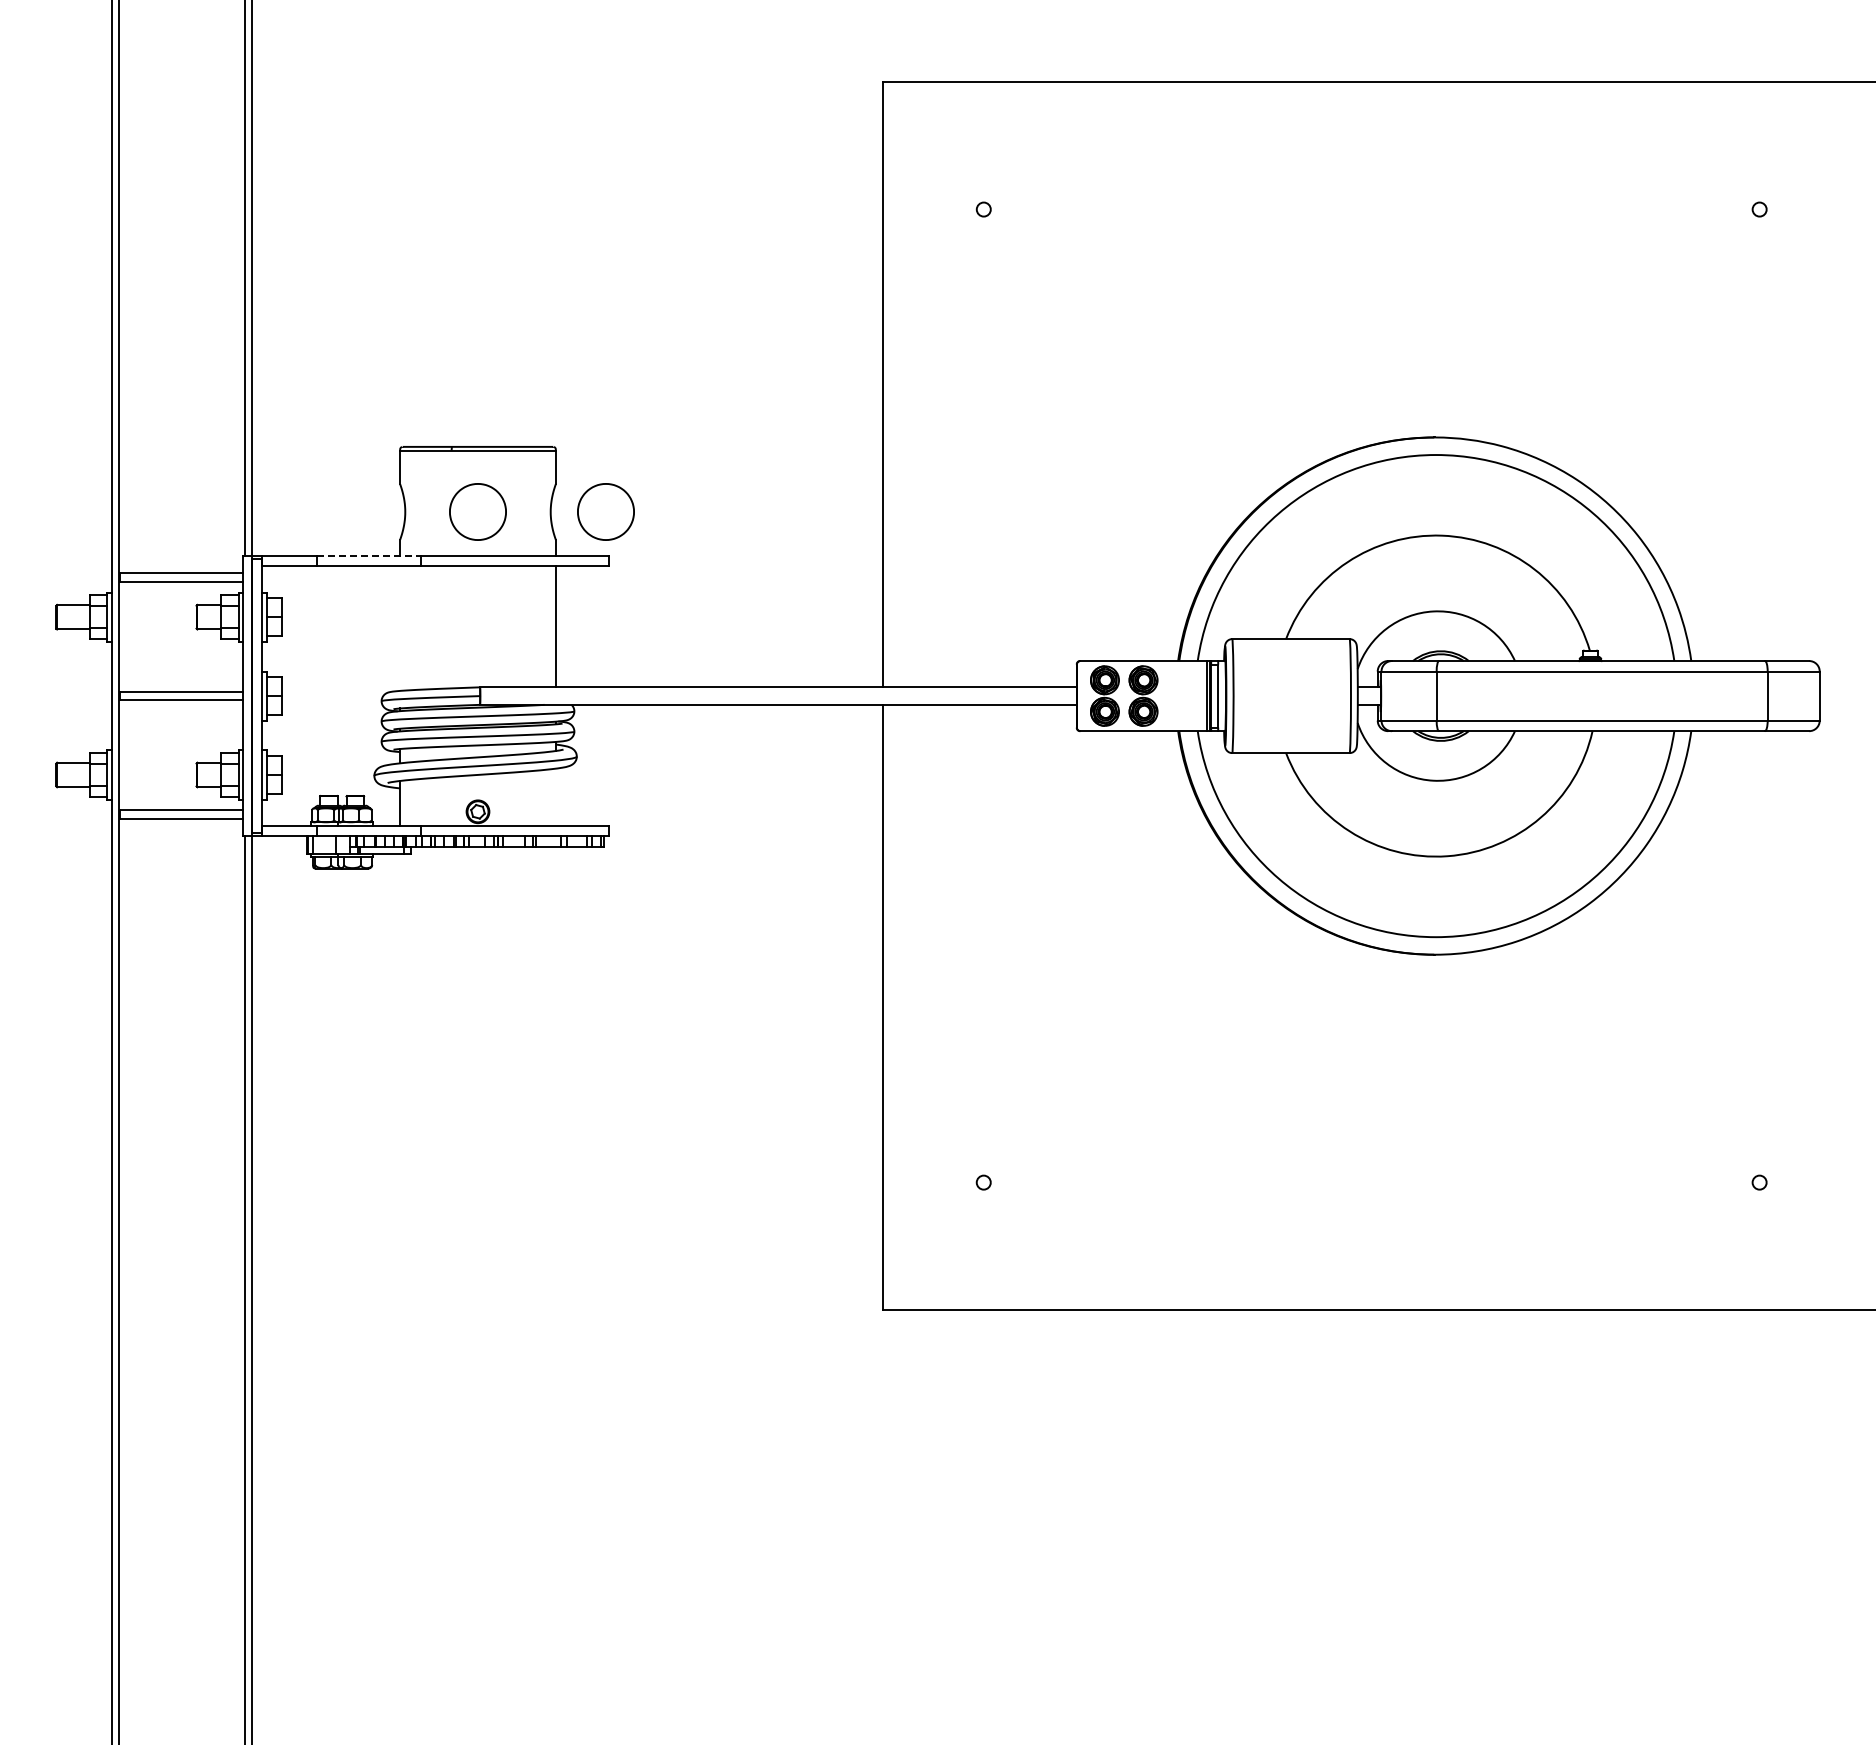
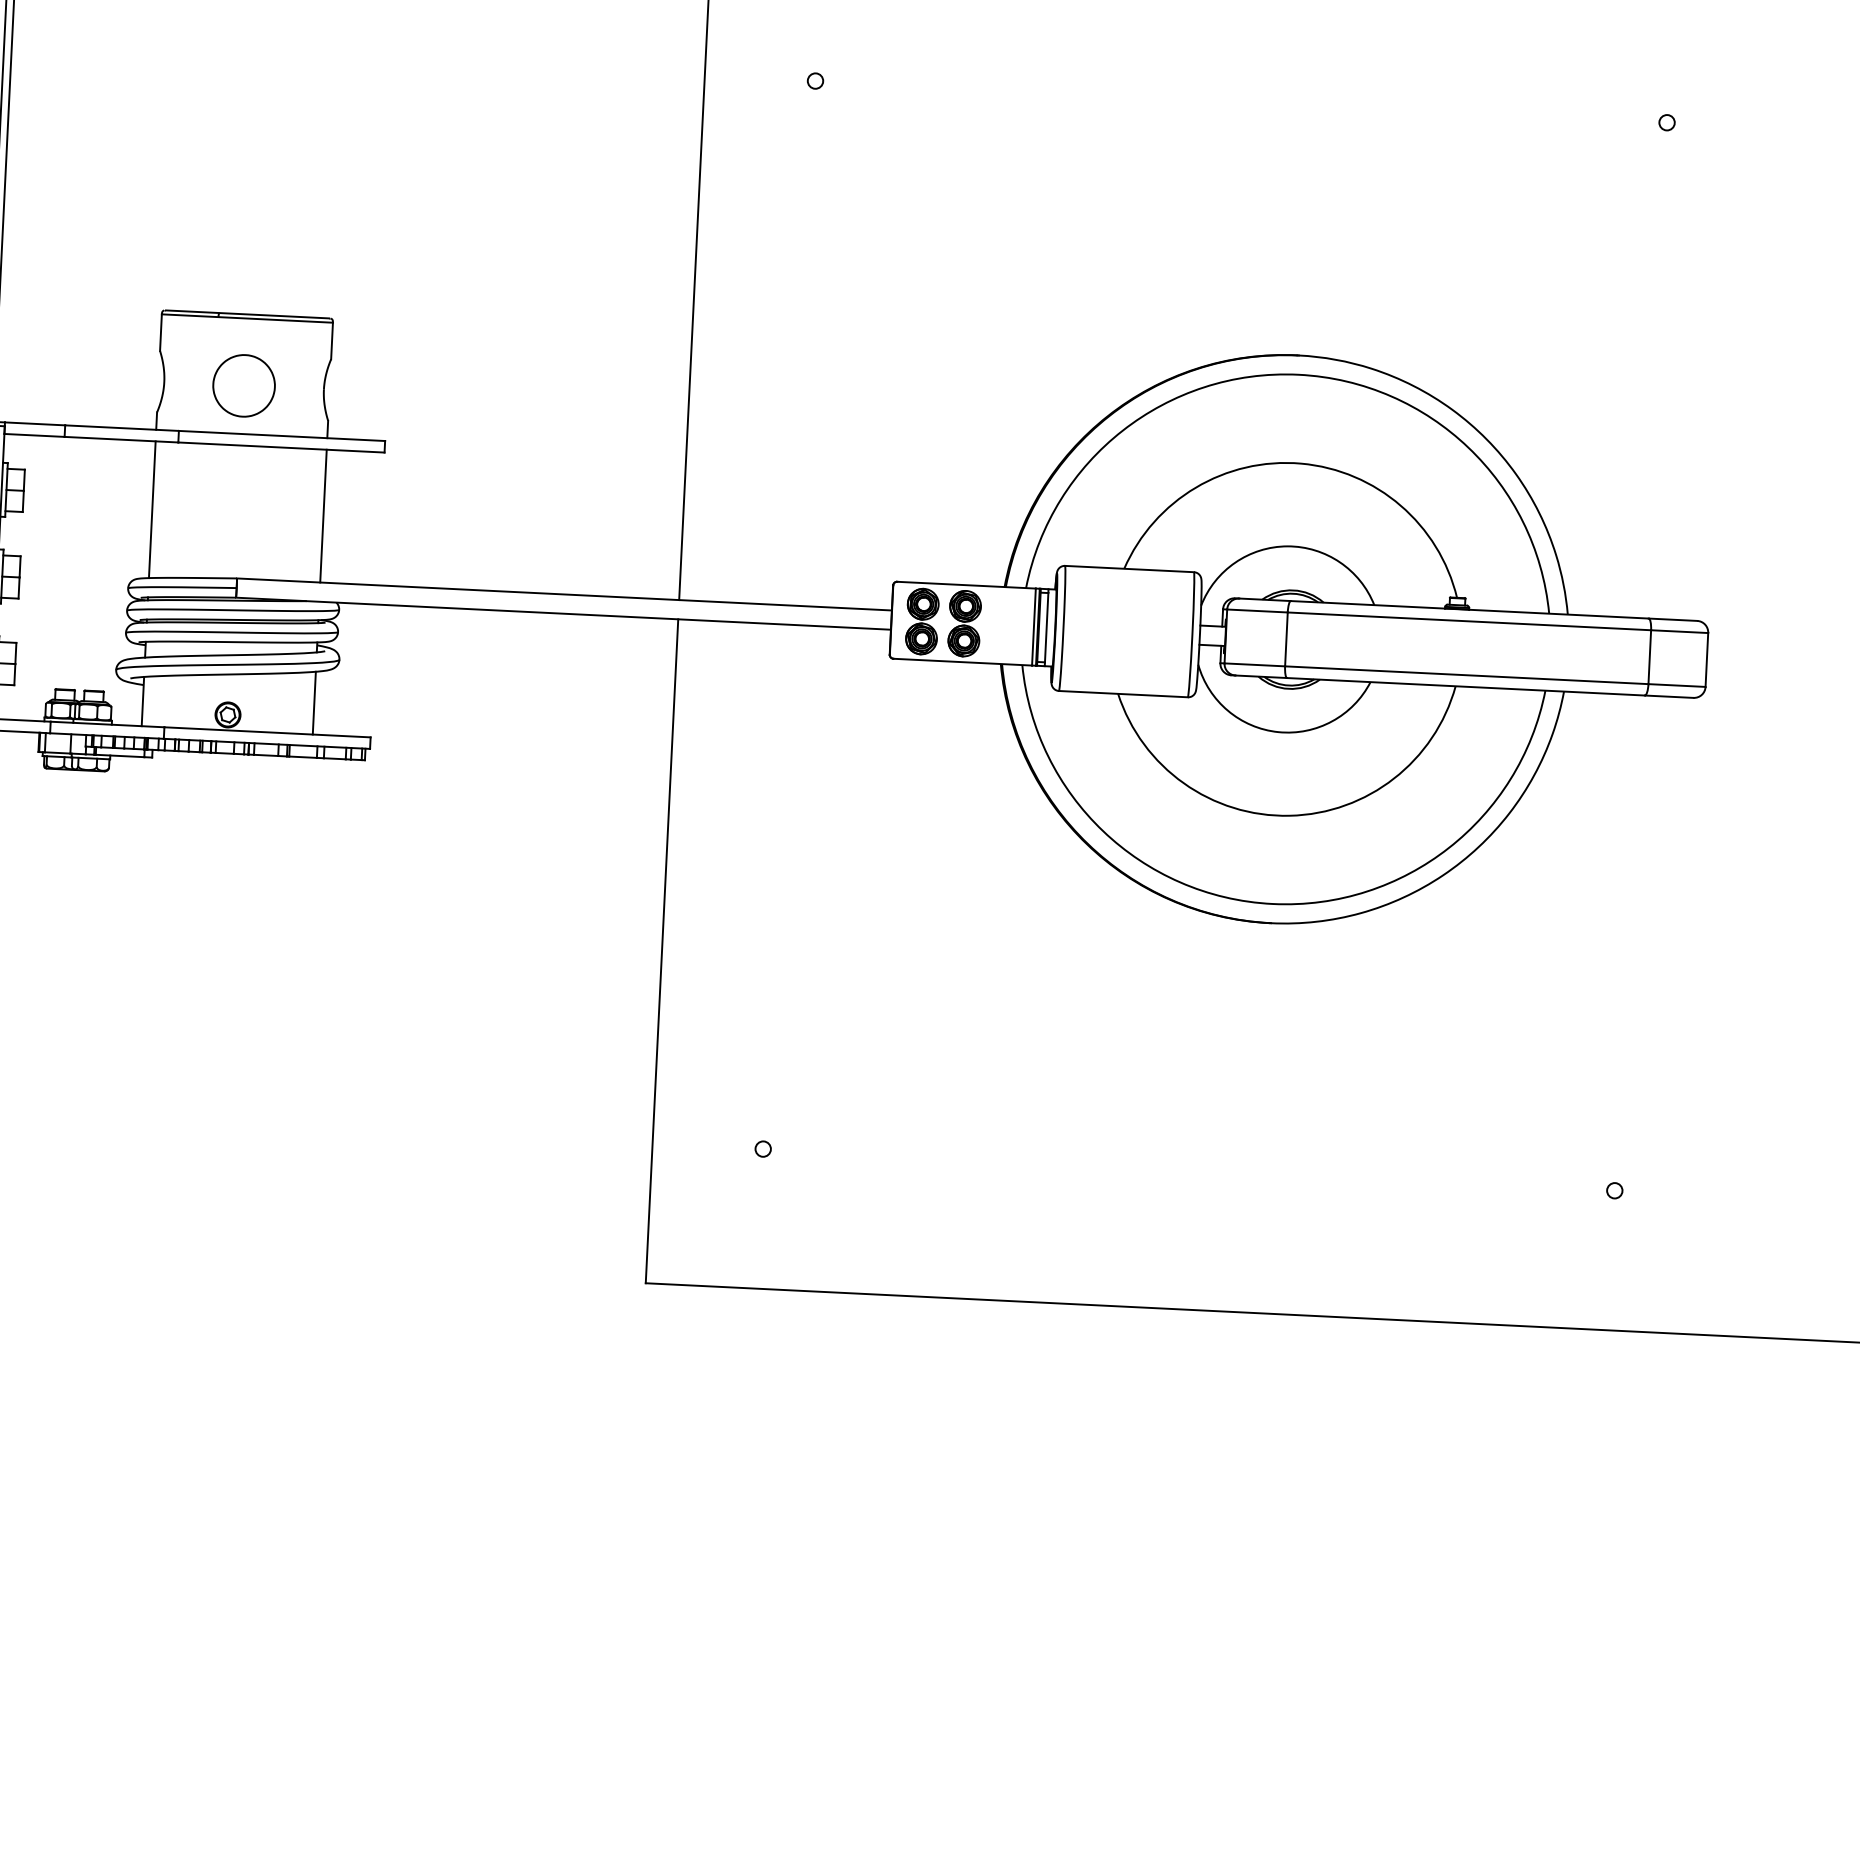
part: (605, 511) -> (384, 392), removed
line: (368, 555) -> (121, 427), dashed -> solid
line: (400, 628) -> (152, 509), added
line: (555, 796) -> (313, 702), added

